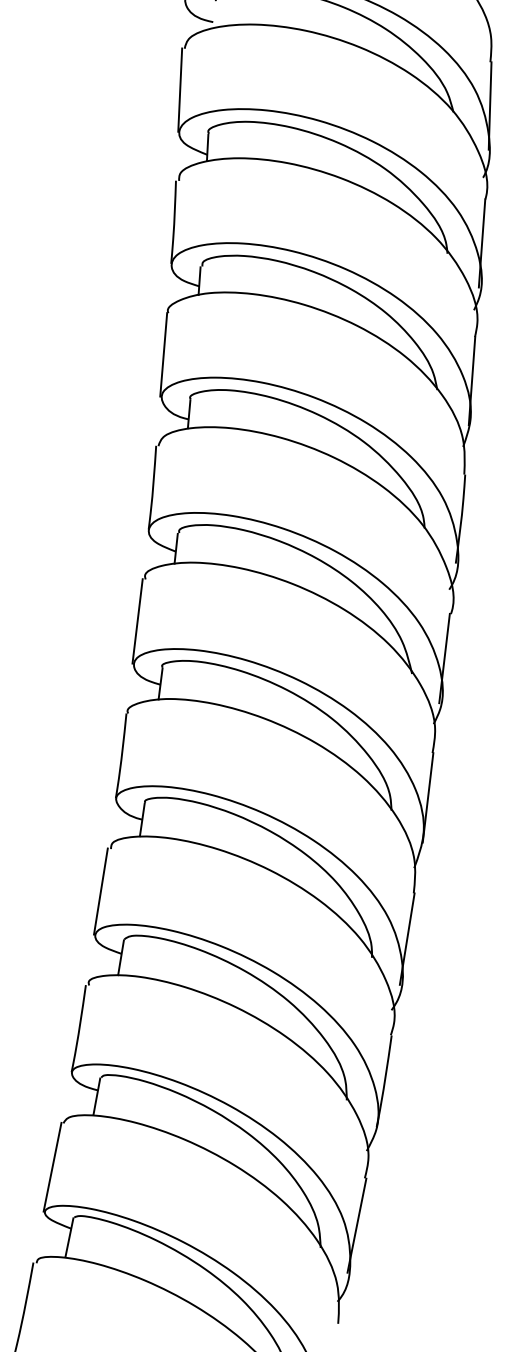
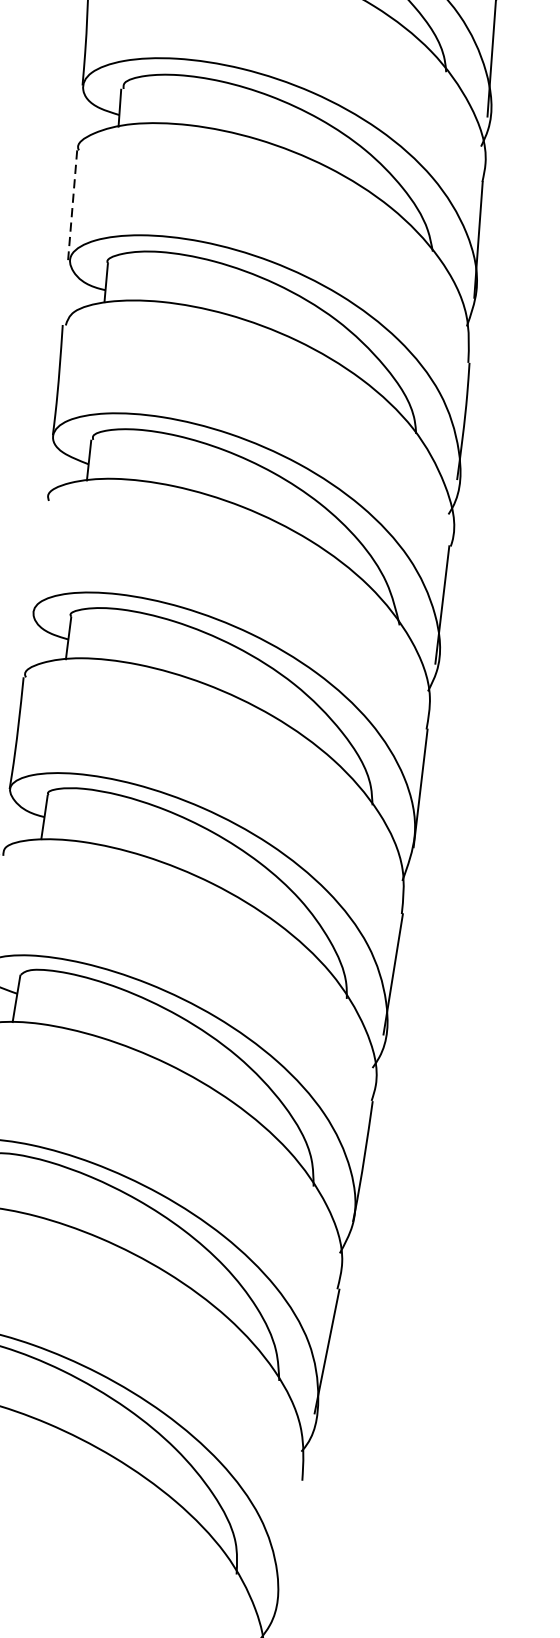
line: (163, 354) -> (72, 204), solid -> dashed
line: (137, 621) -> (38, 556), removed

